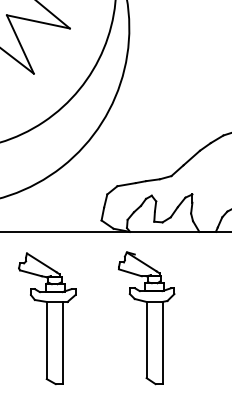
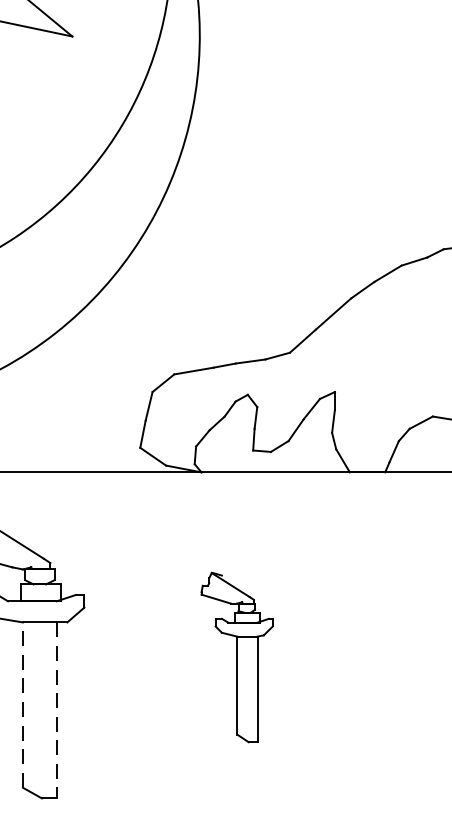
part: (146, 318) -> (236, 657), size x0.6
line: (46, 340) -> (22, 704), solid -> dashed
line: (62, 343) -> (56, 711), solid -> dashed

